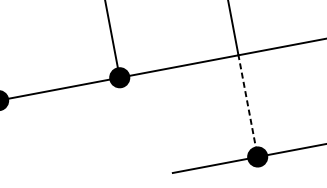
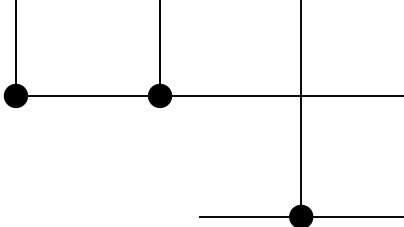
line: (248, 106) -> (301, 156), dashed -> solid

